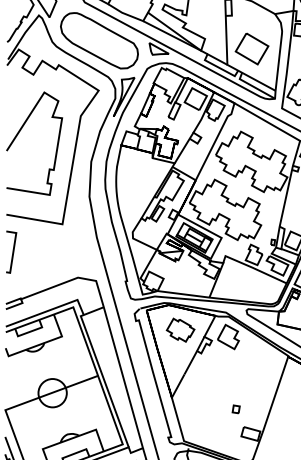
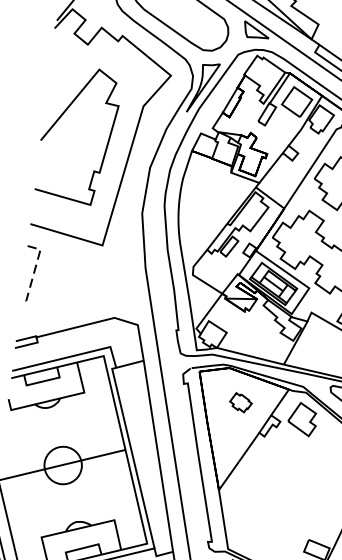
line: (13, 250) -> (34, 272), solid -> dashed
part: (180, 329) -> (240, 401), size x0.6
part: (235, 409) -> (300, 515), removed

